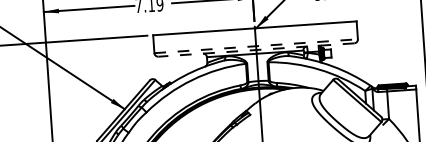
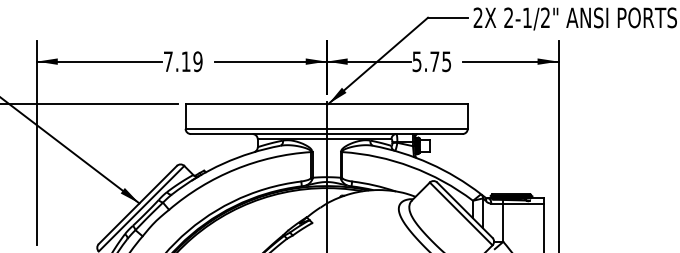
line: (256, 45) -> (327, 128), dashed -> solid
line: (256, 50) -> (326, 134), dashed -> solid

